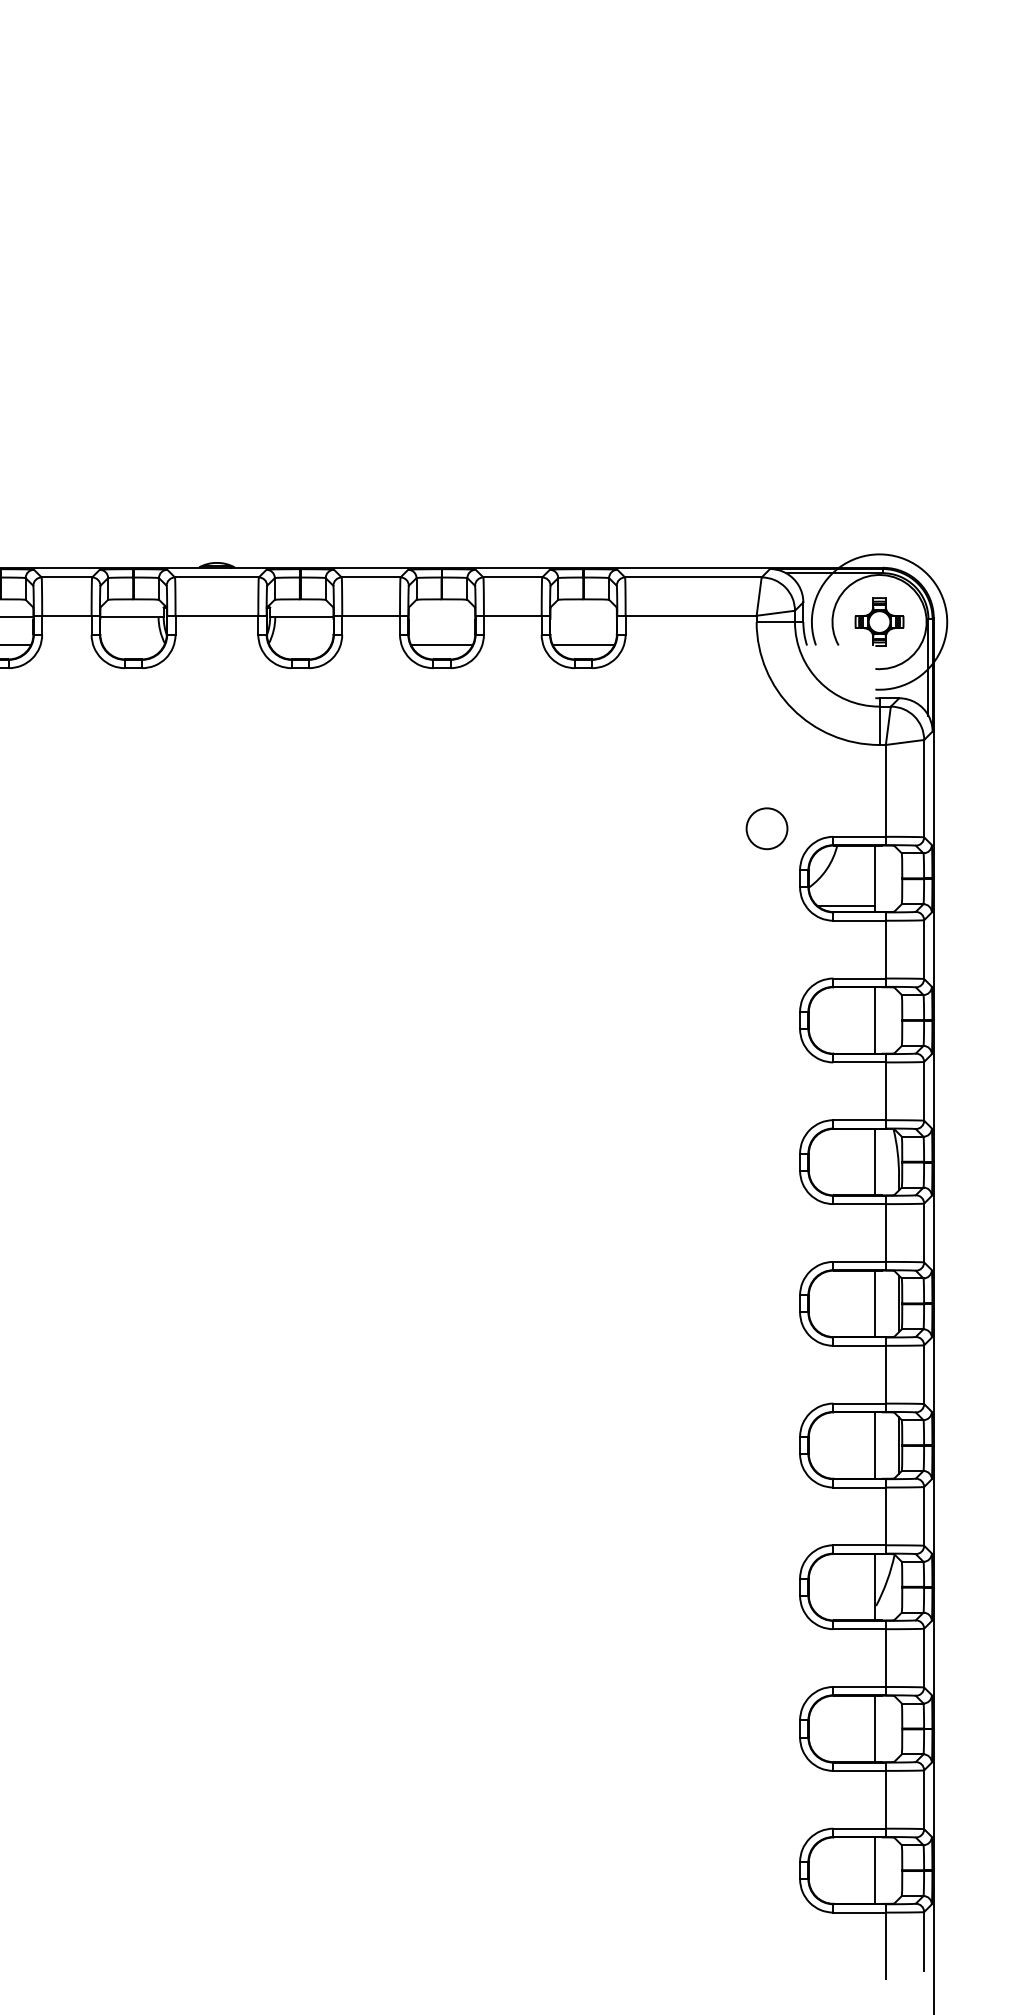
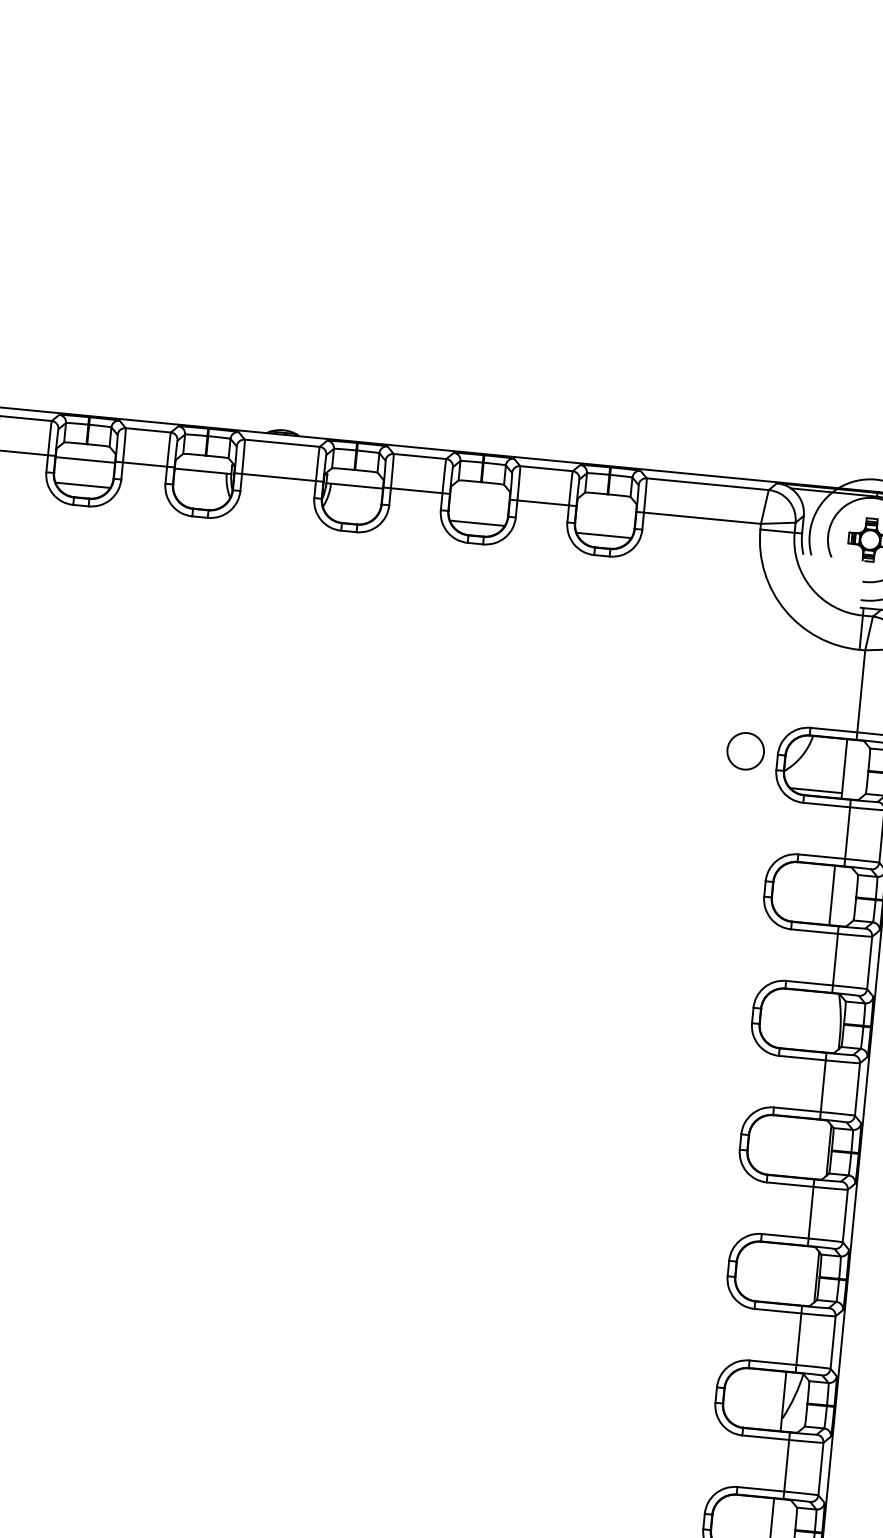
circle: (766, 828) -> (745, 751), moved
line: (875, 1161) -> (820, 1021), removed
line: (875, 1303) -> (807, 1148), removed
line: (875, 1445) -> (795, 1275), removed

